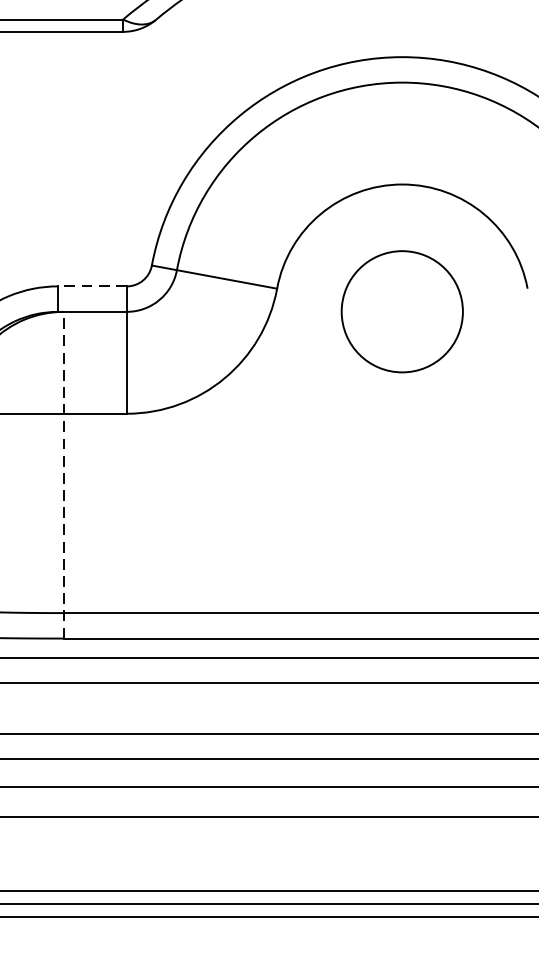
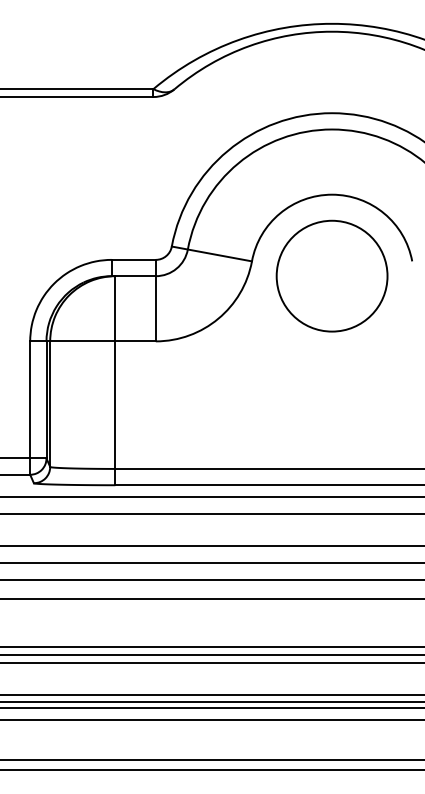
line: (91, 285) -> (133, 259), dashed -> solid
circle: (401, 310) -> (331, 275), size x1.43
line: (63, 474) -> (115, 380), dashed -> solid

